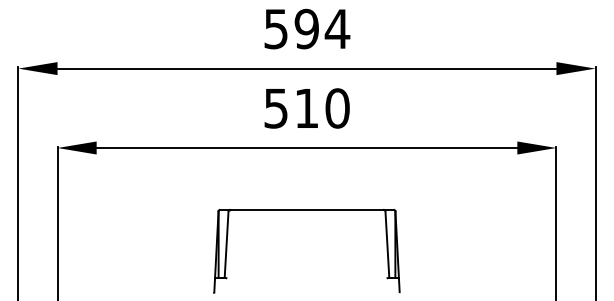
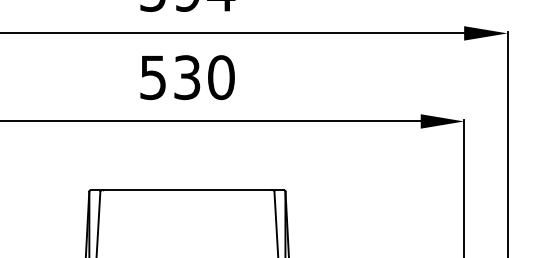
text: (306, 108) -> (186, 77), 510 -> 530

